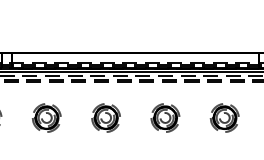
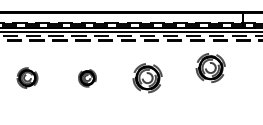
part: (46, 117) -> (27, 77), size x0.7
part: (105, 117) -> (86, 77), size x0.6
part: (224, 117) -> (210, 67), moved

